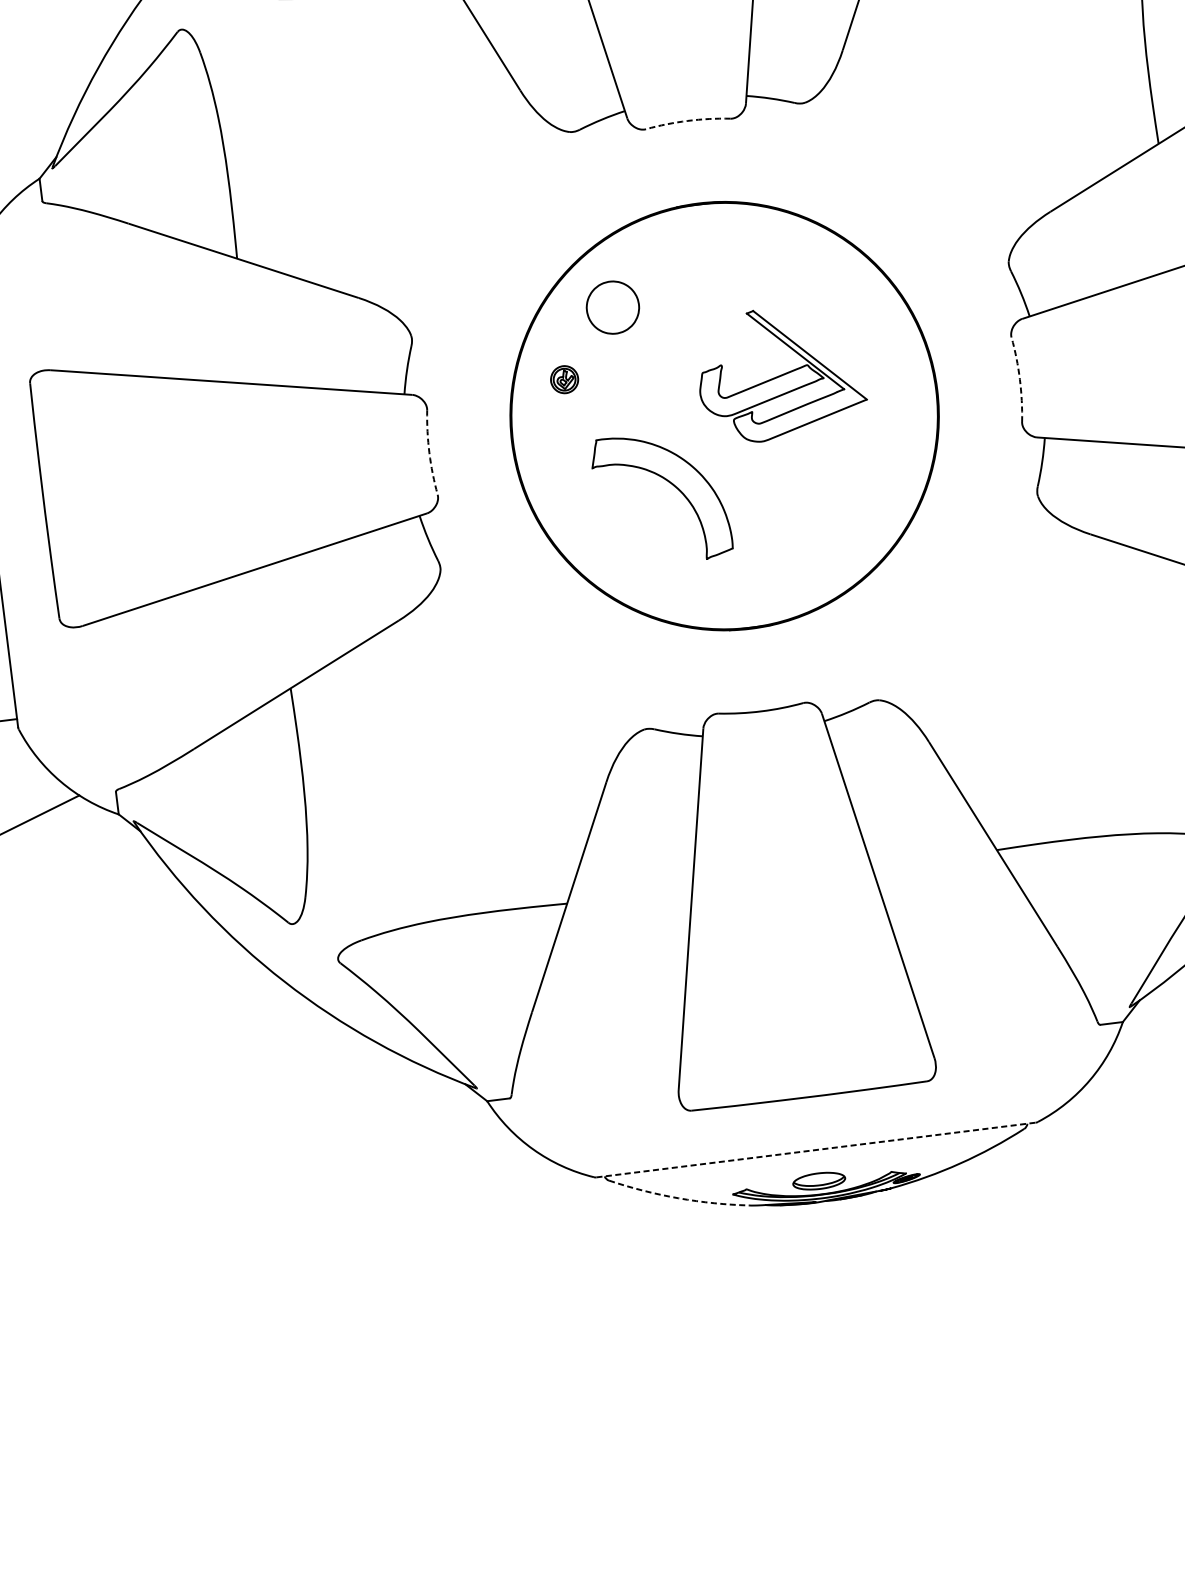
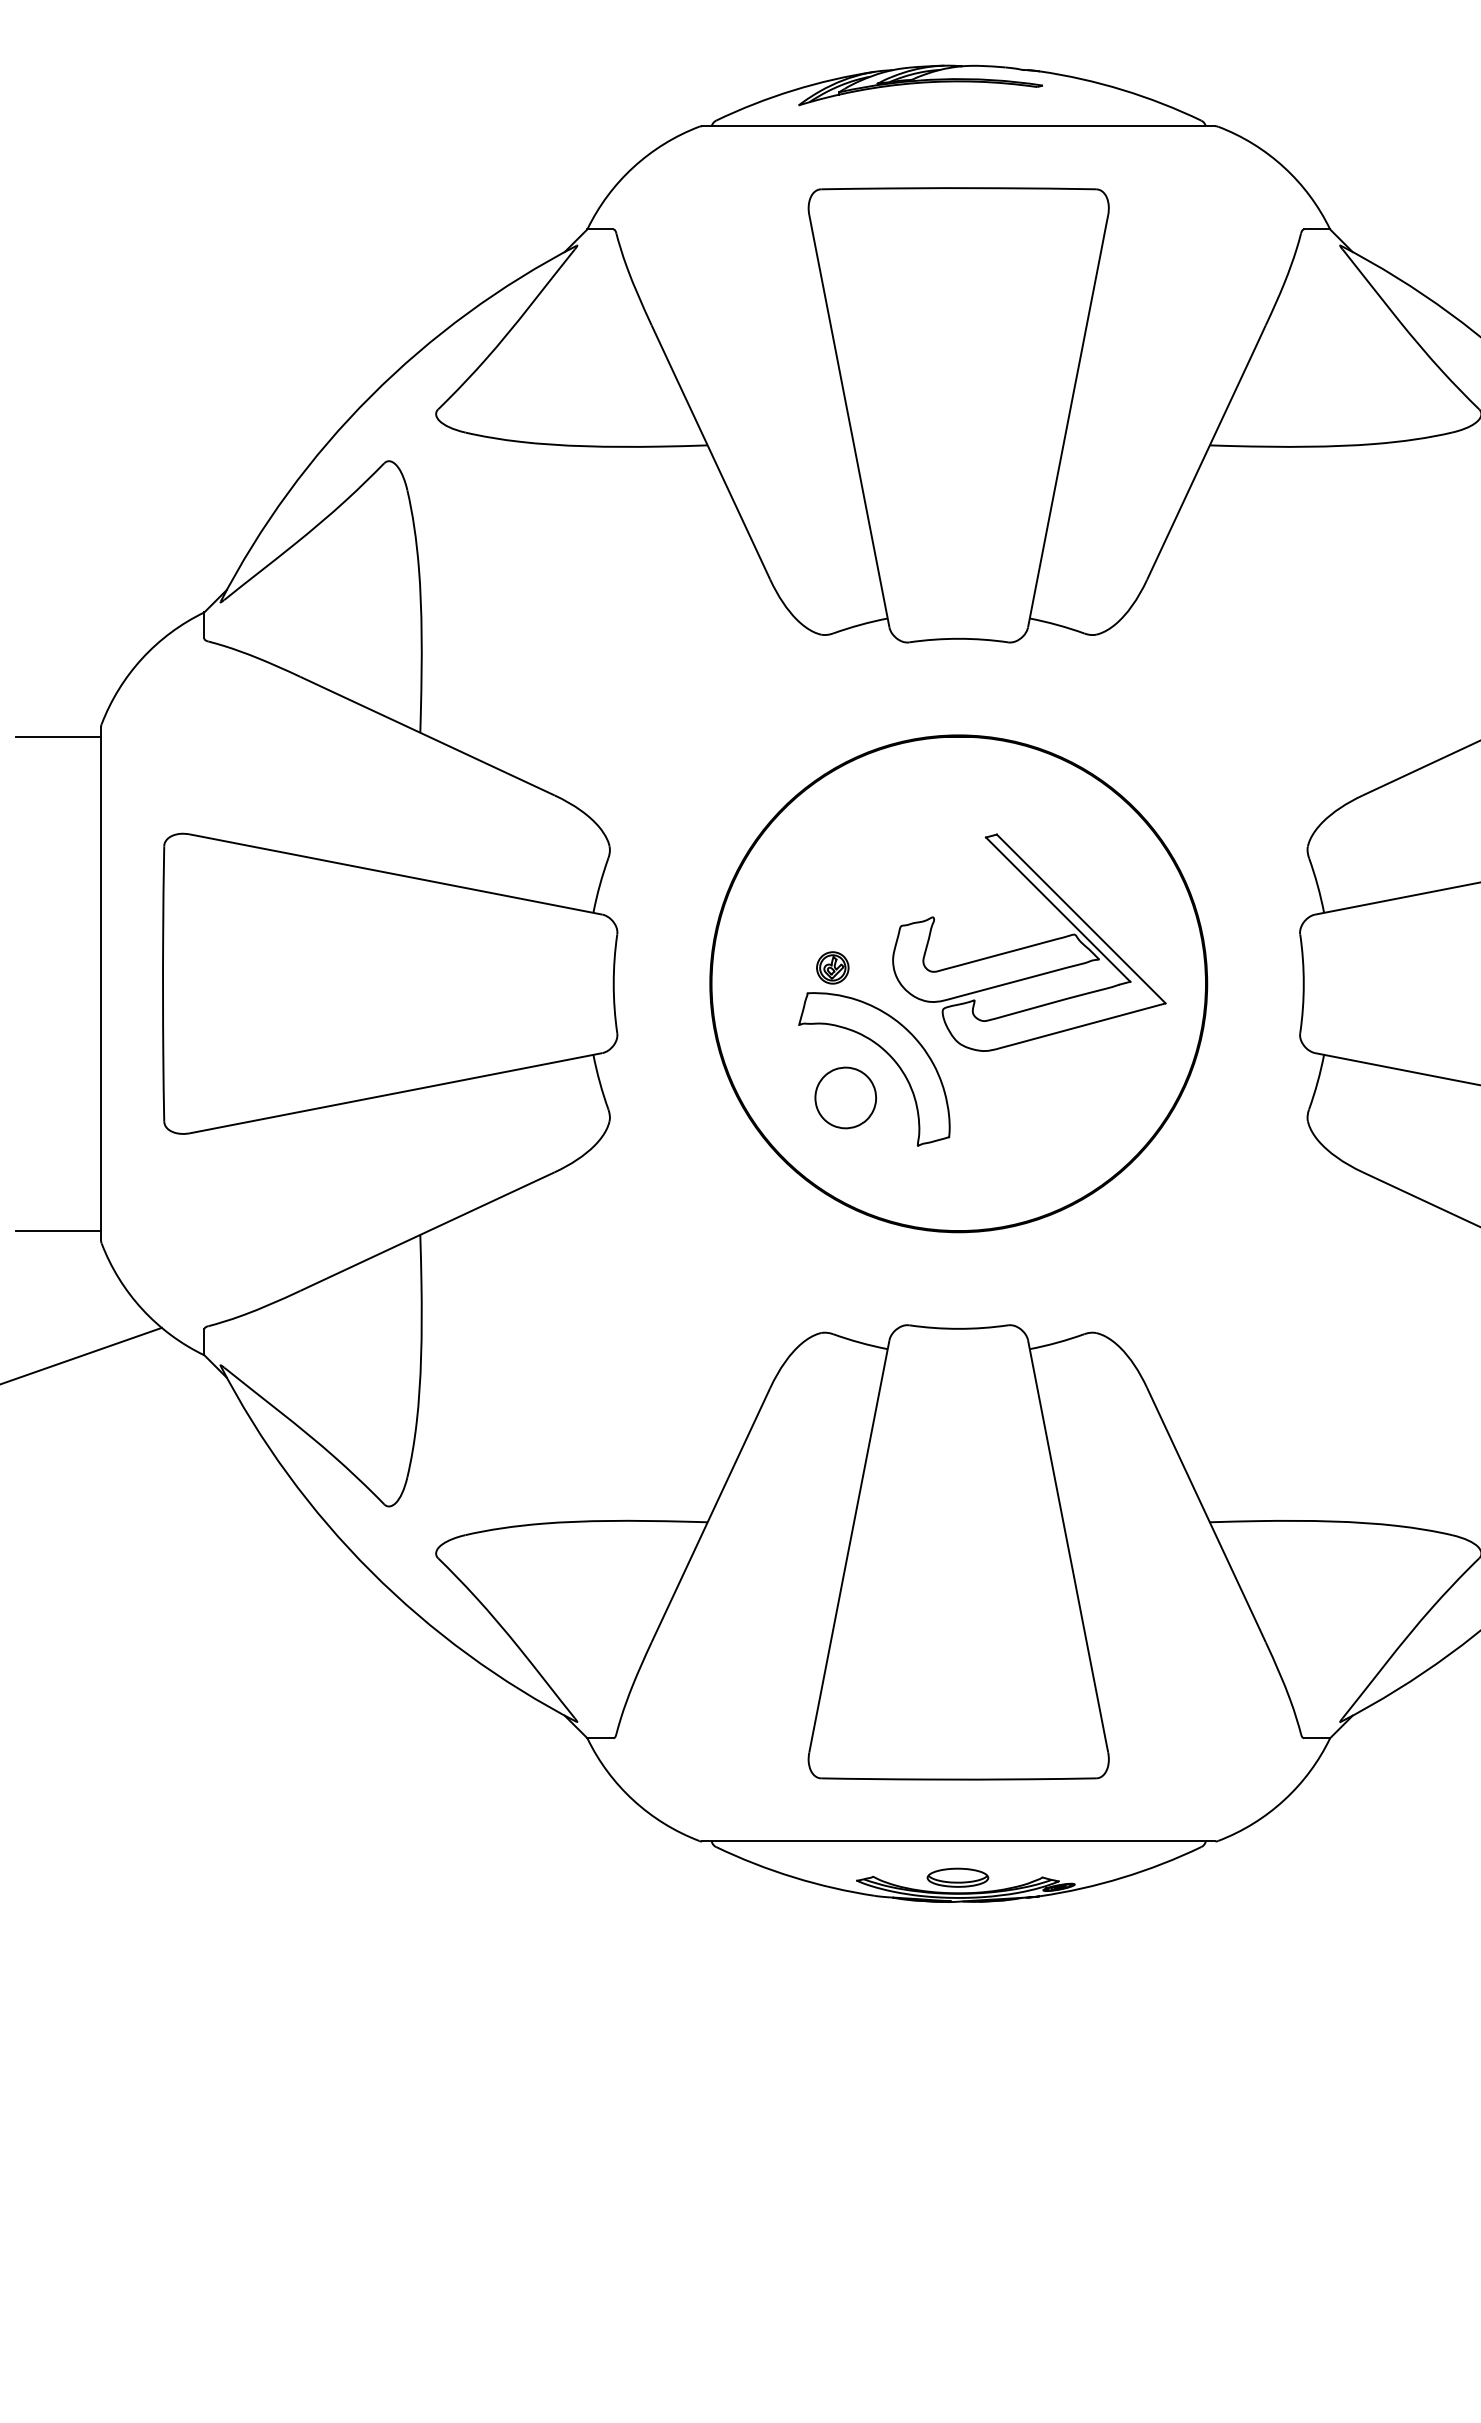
arc: (687, 120) -> (958, 638), dashed -> solid
part: (612, 307) -> (845, 1097), moved
part: (780, 373) -> (1029, 942), size x1.43
part: (564, 379) -> (832, 967), moved
arc: (1019, 379) -> (1303, 983), dashed -> solid
arc: (429, 452) -> (613, 983), dashed -> solid
line: (815, 1150) -> (958, 1841), dashed -> solid
arc: (678, 1198) -> (793, 1877), dashed -> solid

